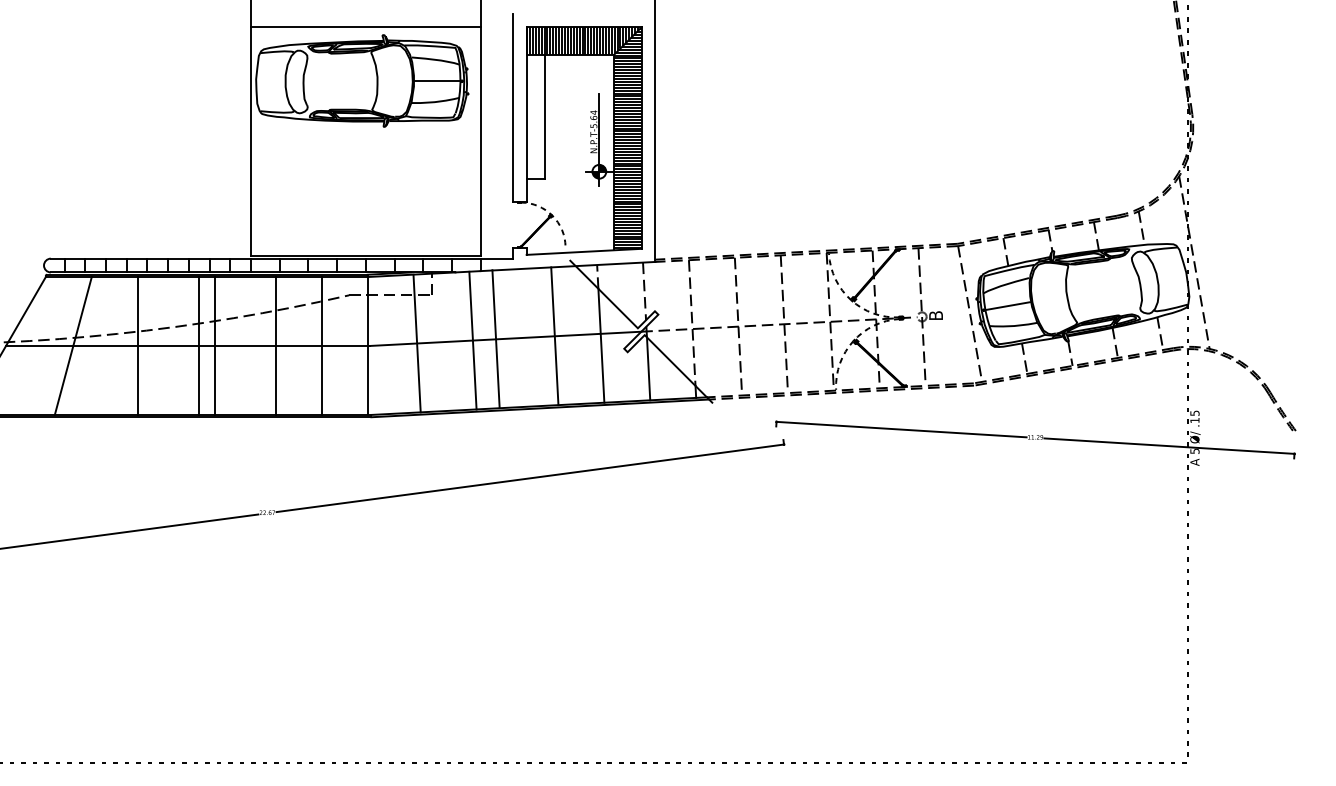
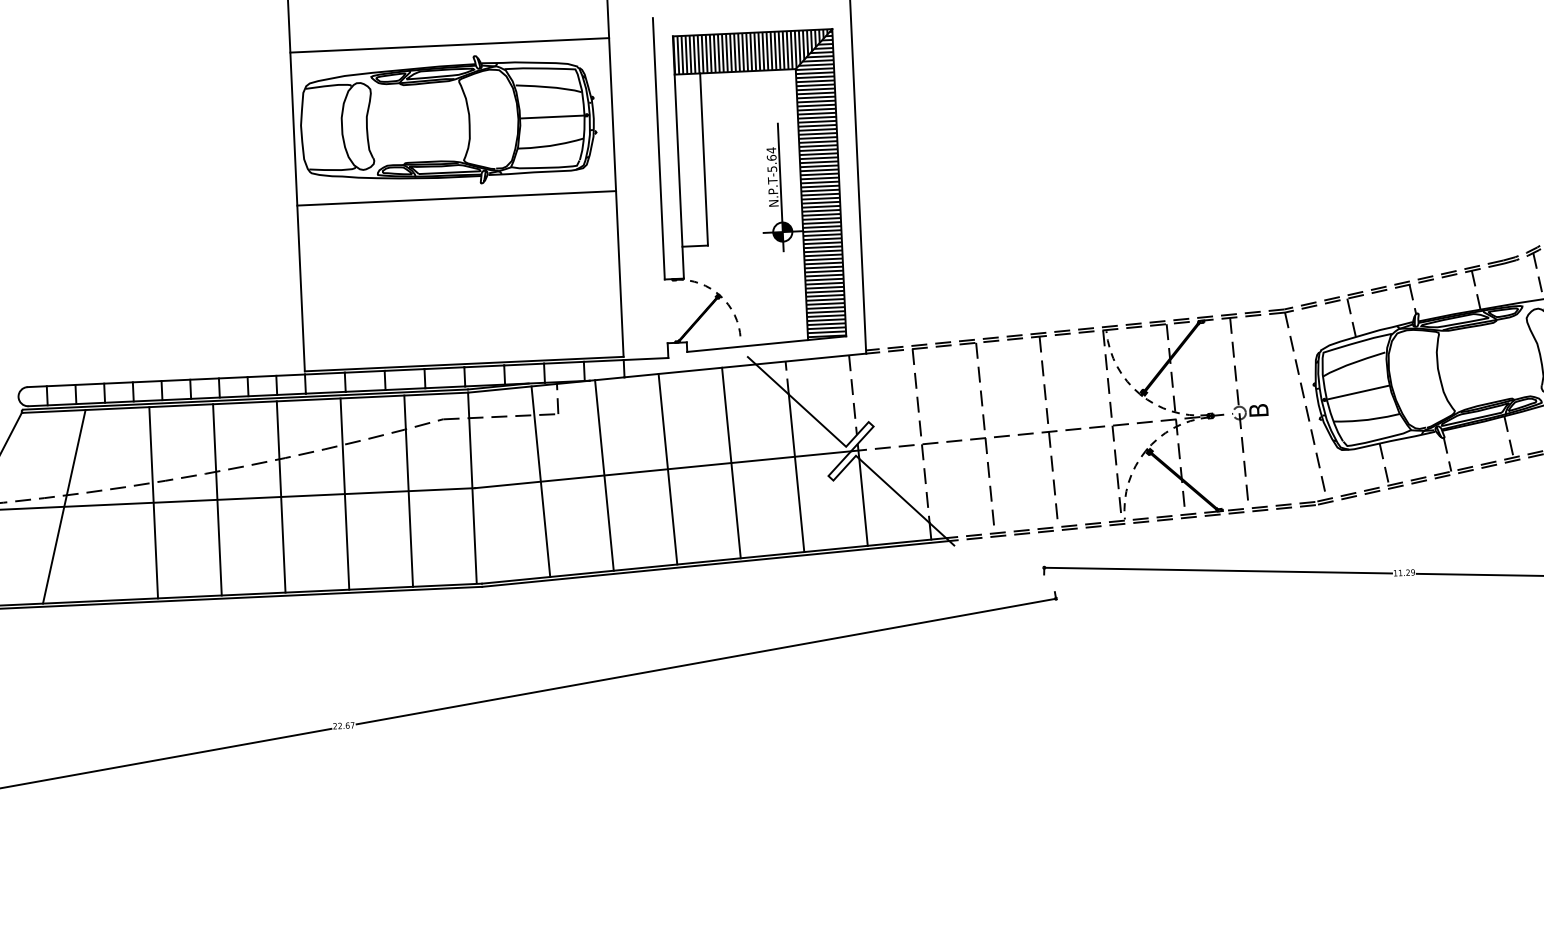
line: (365, 136) -> (456, 197), added
line: (495, 338) -> (603, 474), moved
line: (472, 340) -> (667, 469), moved
line: (198, 345) -> (280, 496), moved
line: (214, 345) -> (217, 499), moved

